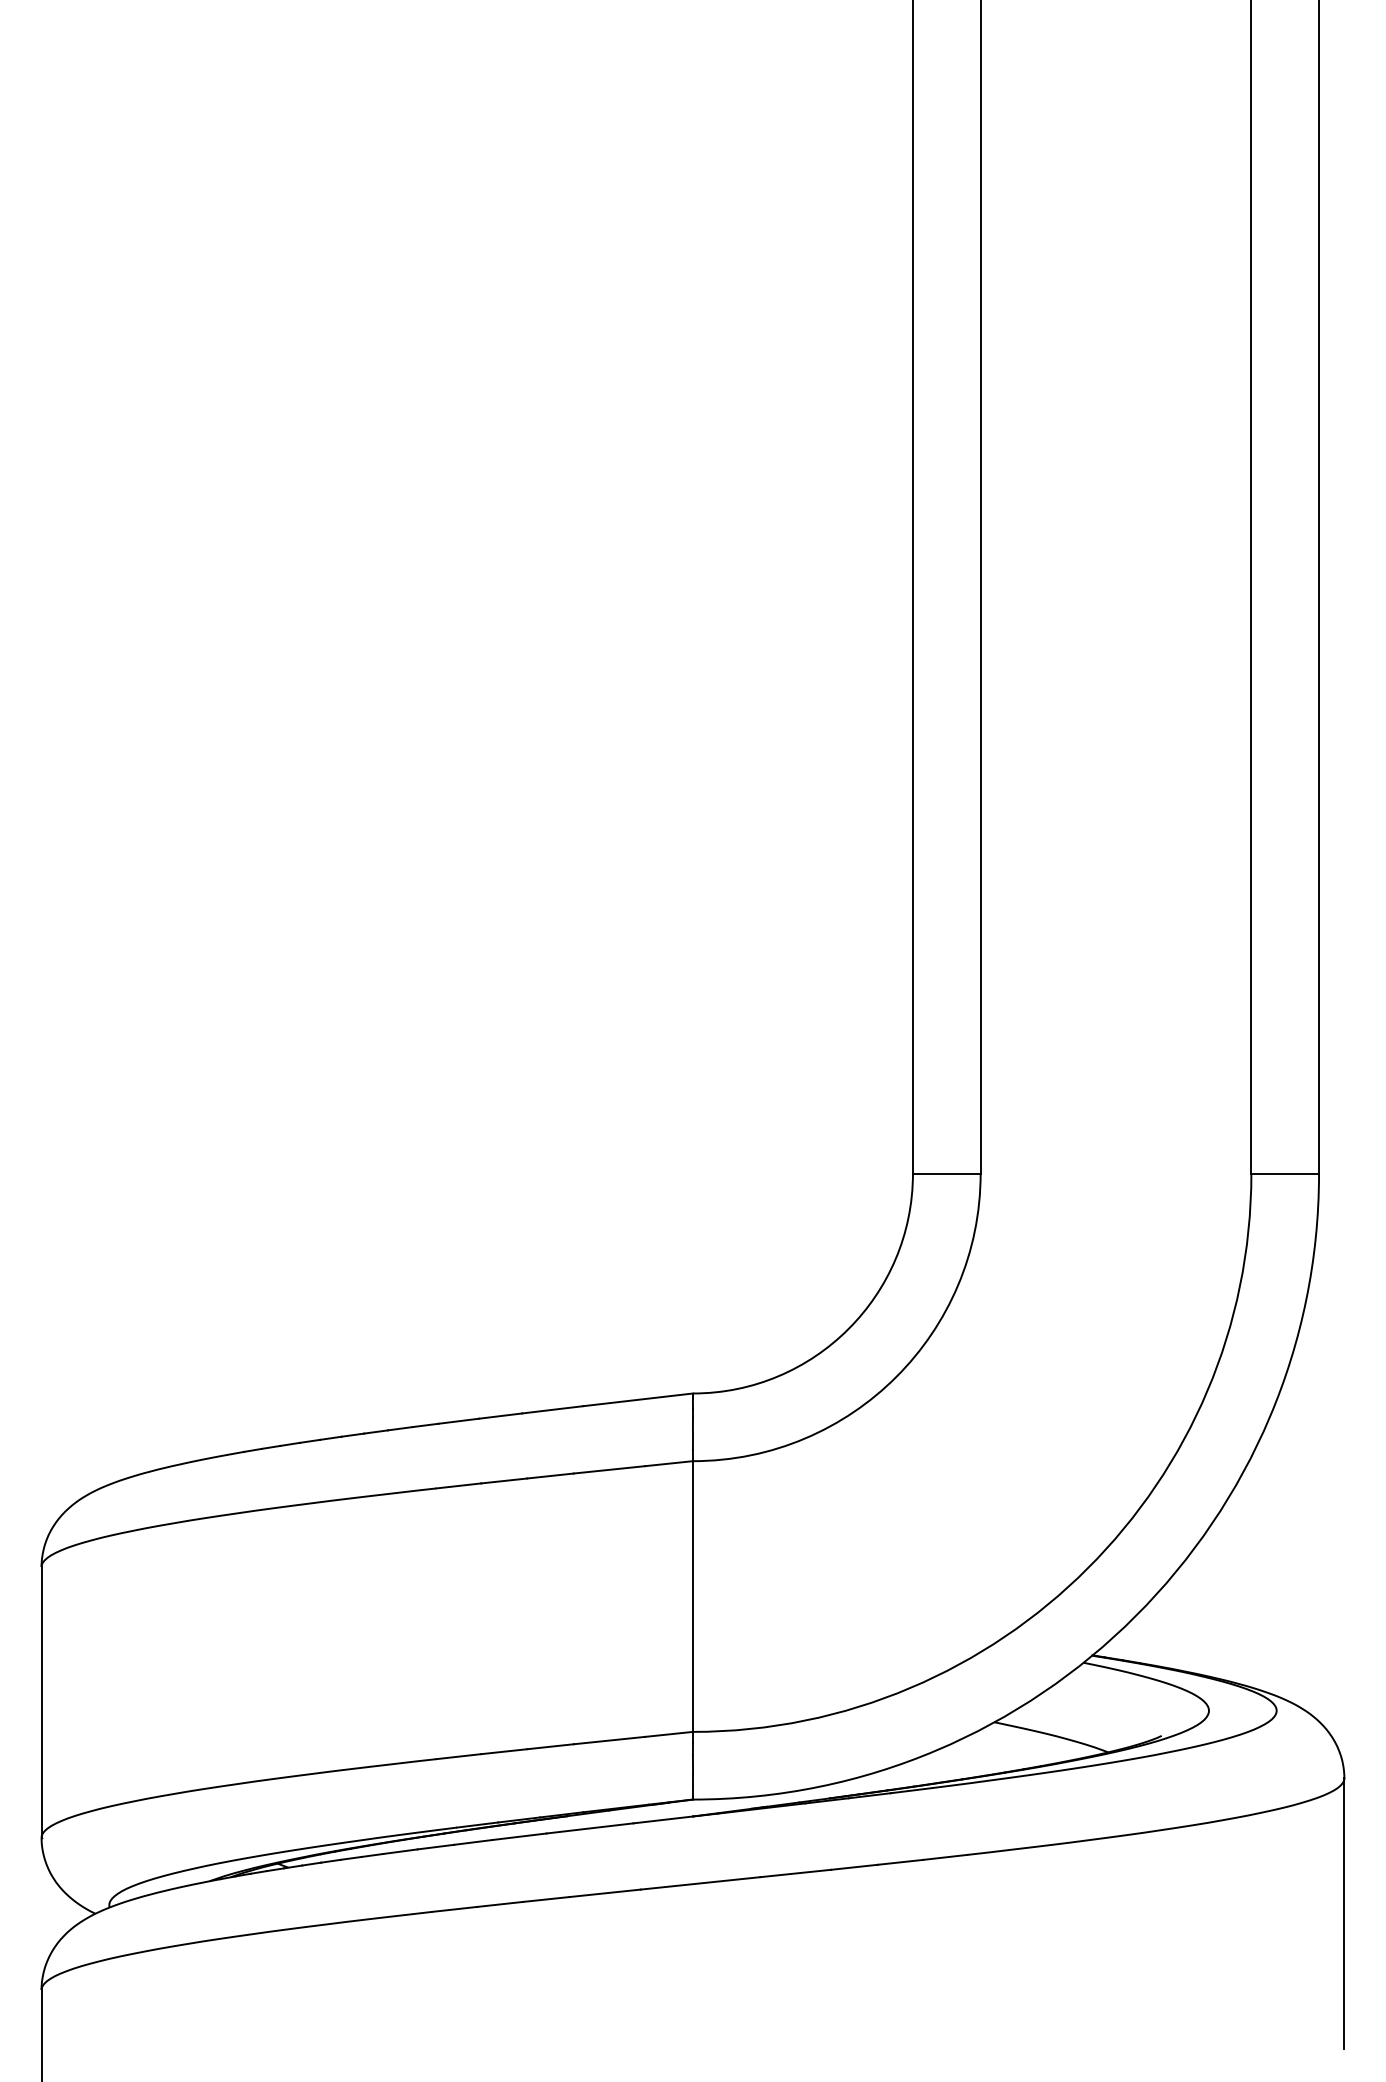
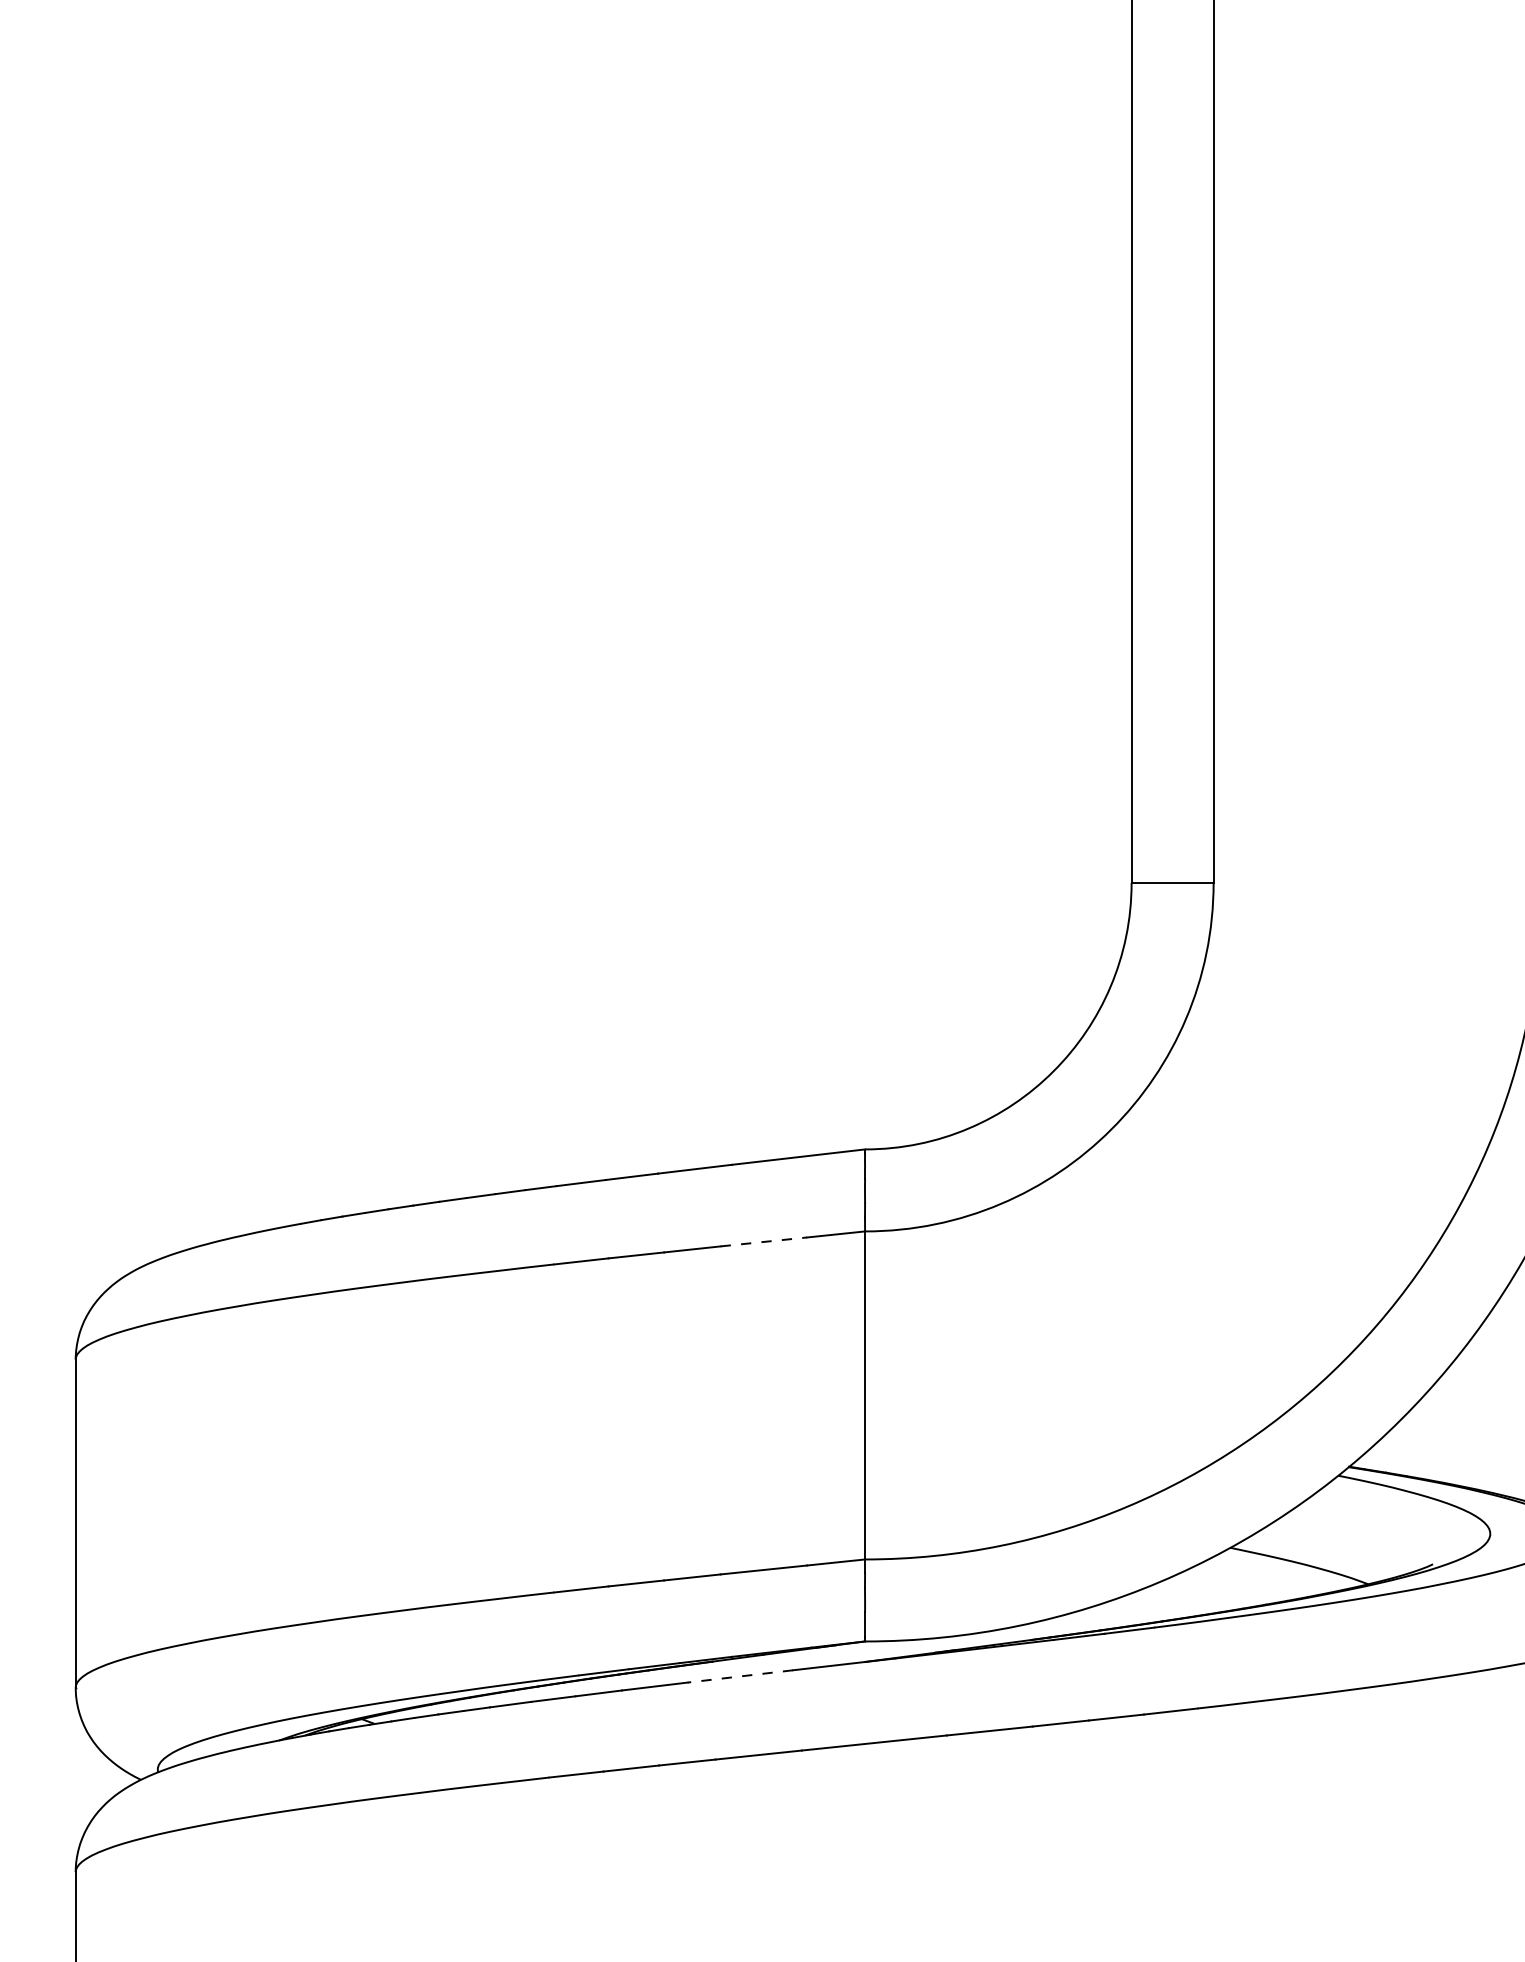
line: (609, 1469) -> (763, 1241), solid -> dashed
line: (590, 1828) -> (740, 1676), solid -> dashed

